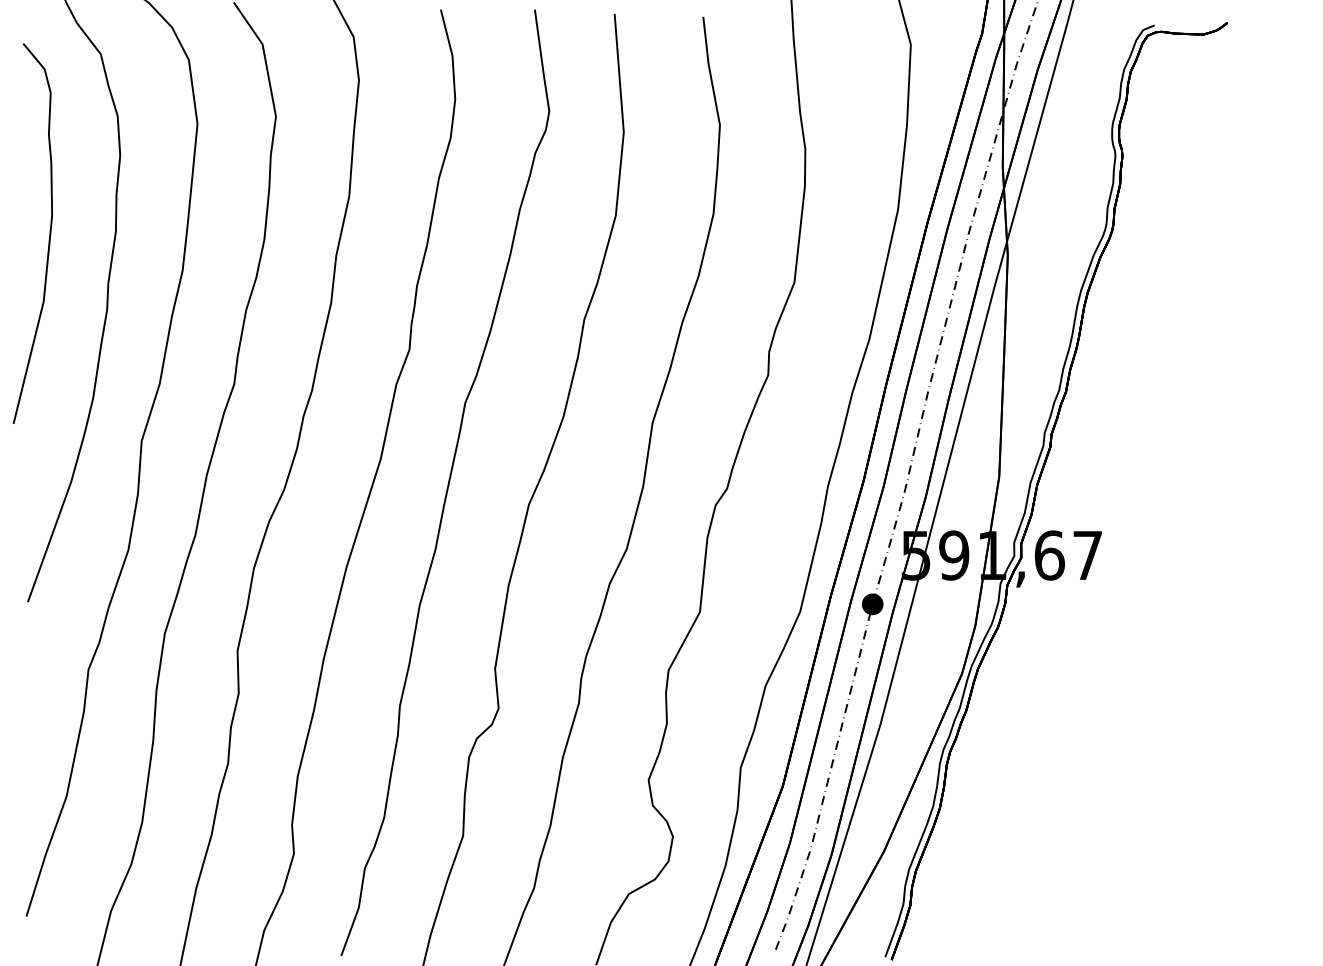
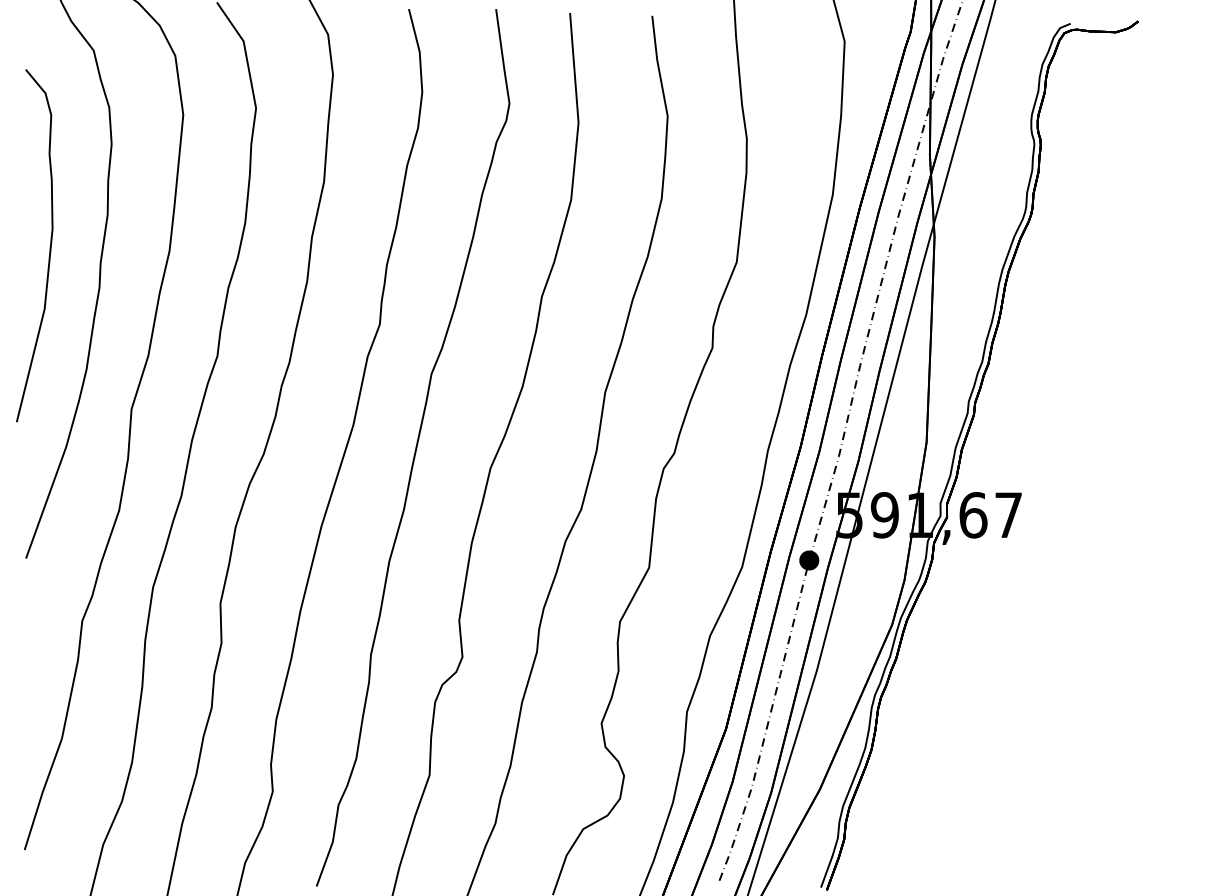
curve: (48, 235) -> (49, 247), moved

